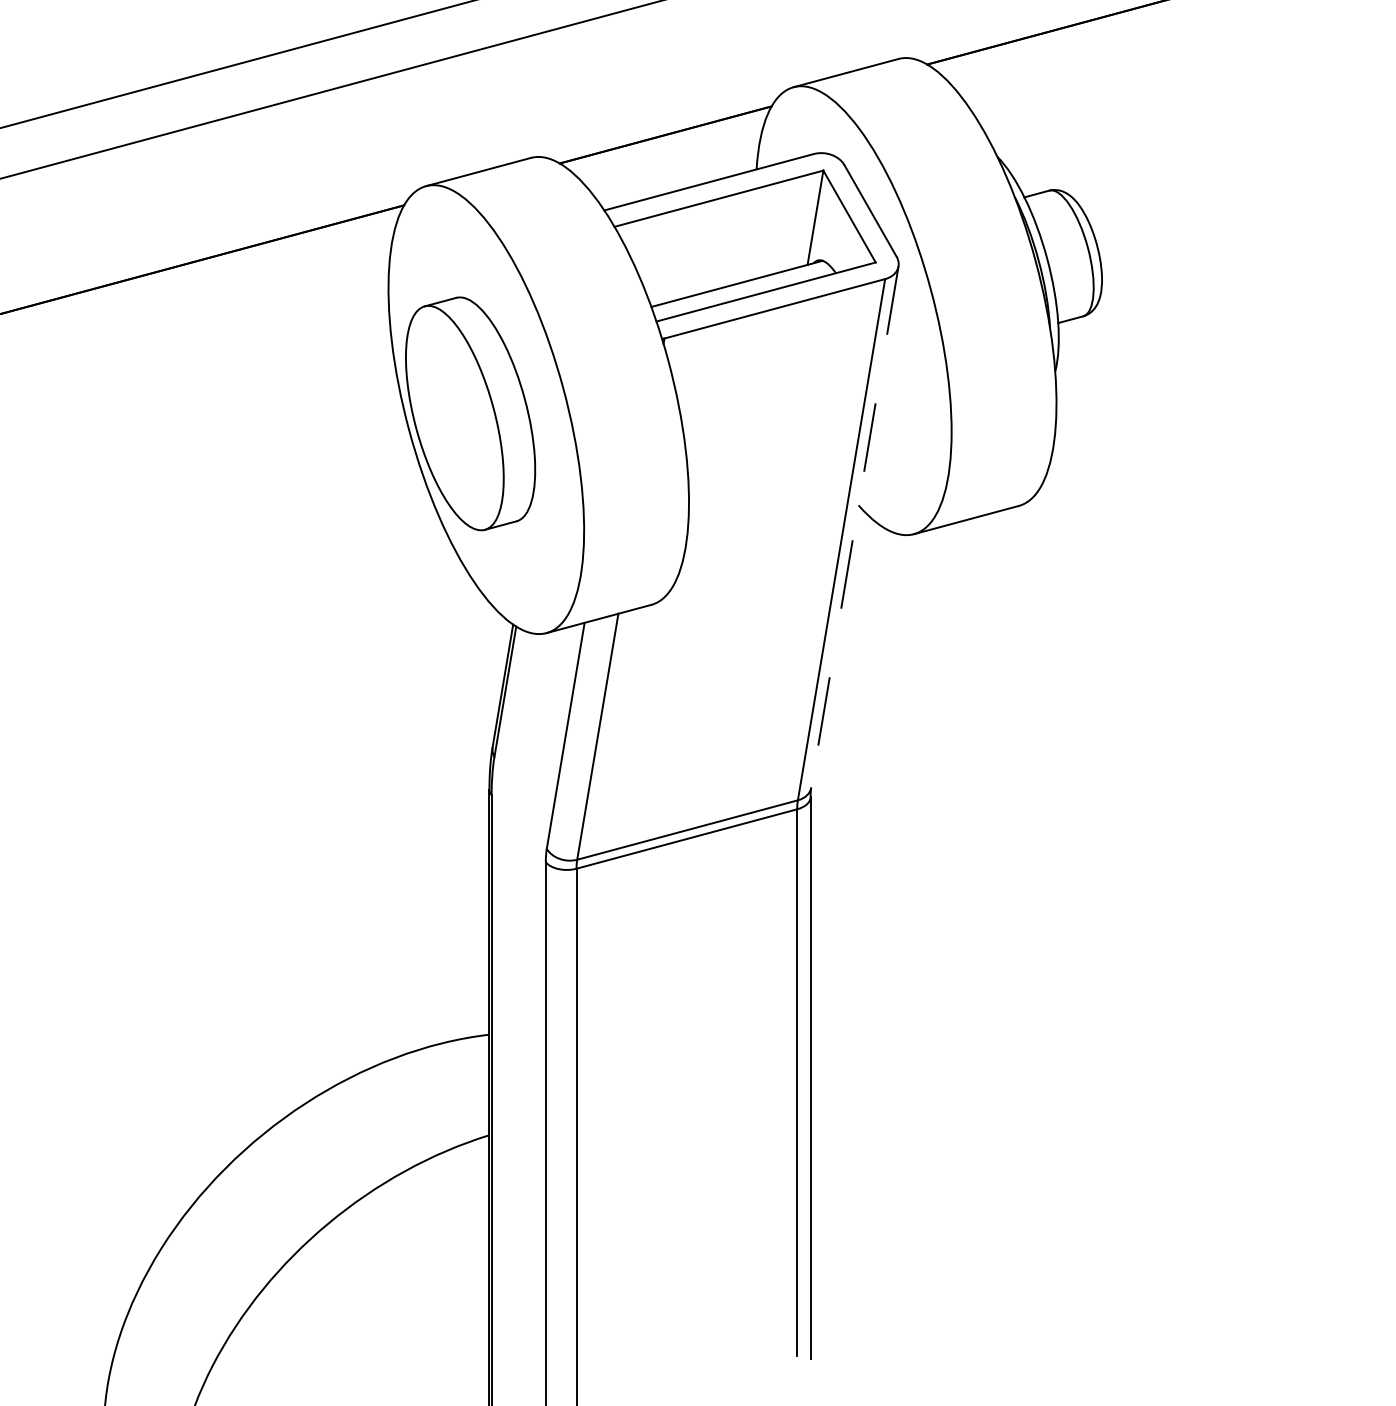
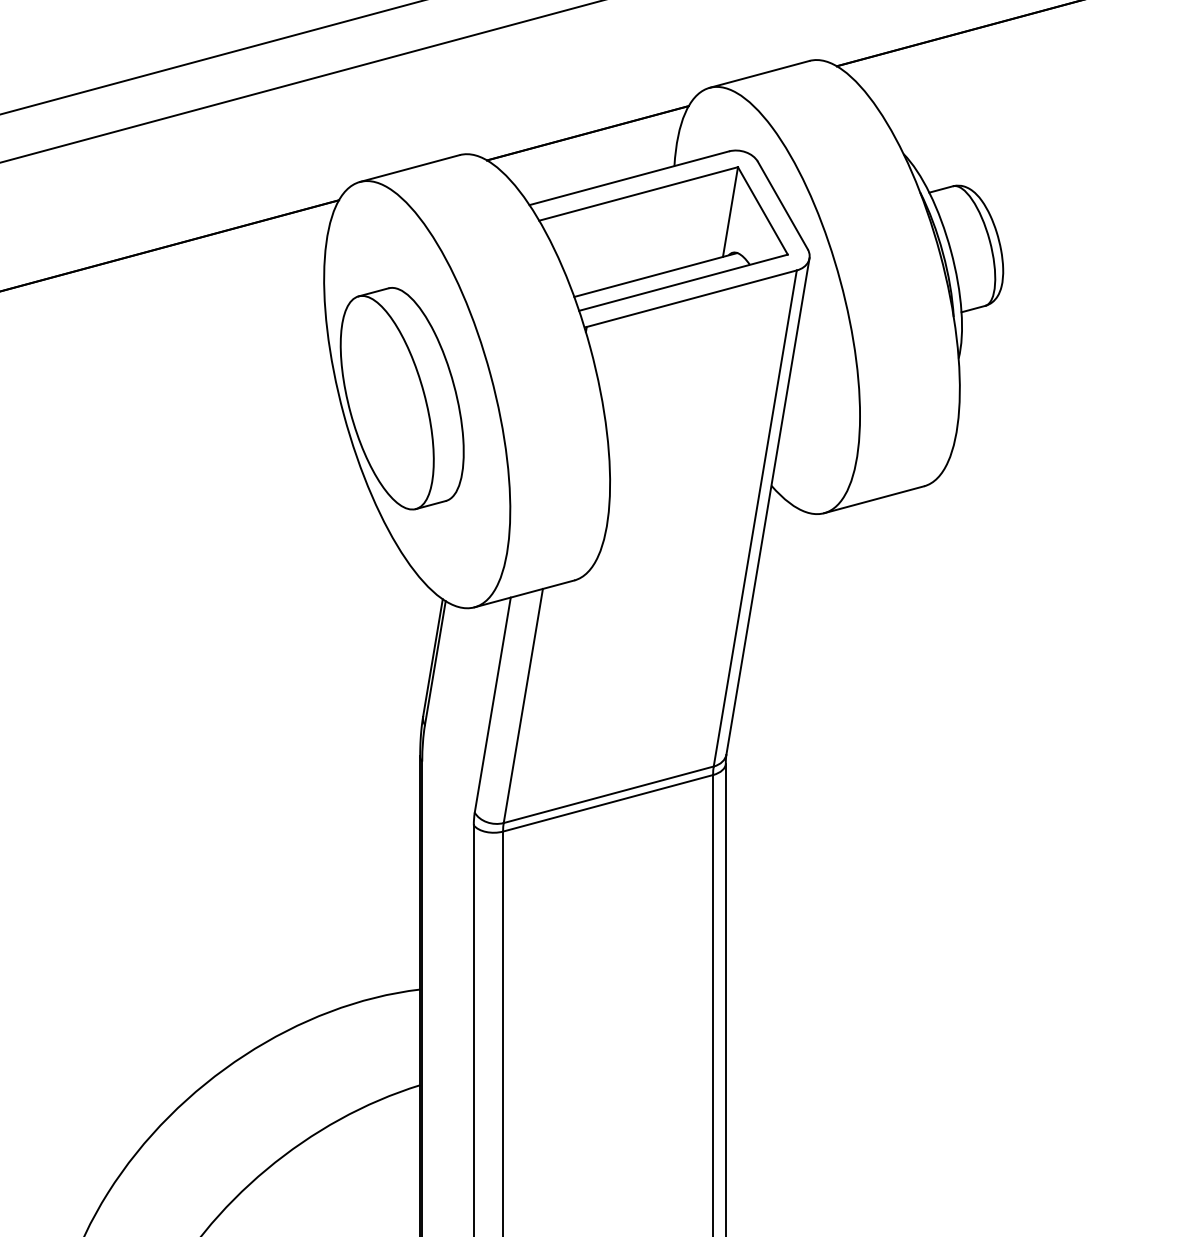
line: (854, 527) -> (767, 506), dashed -> solid

